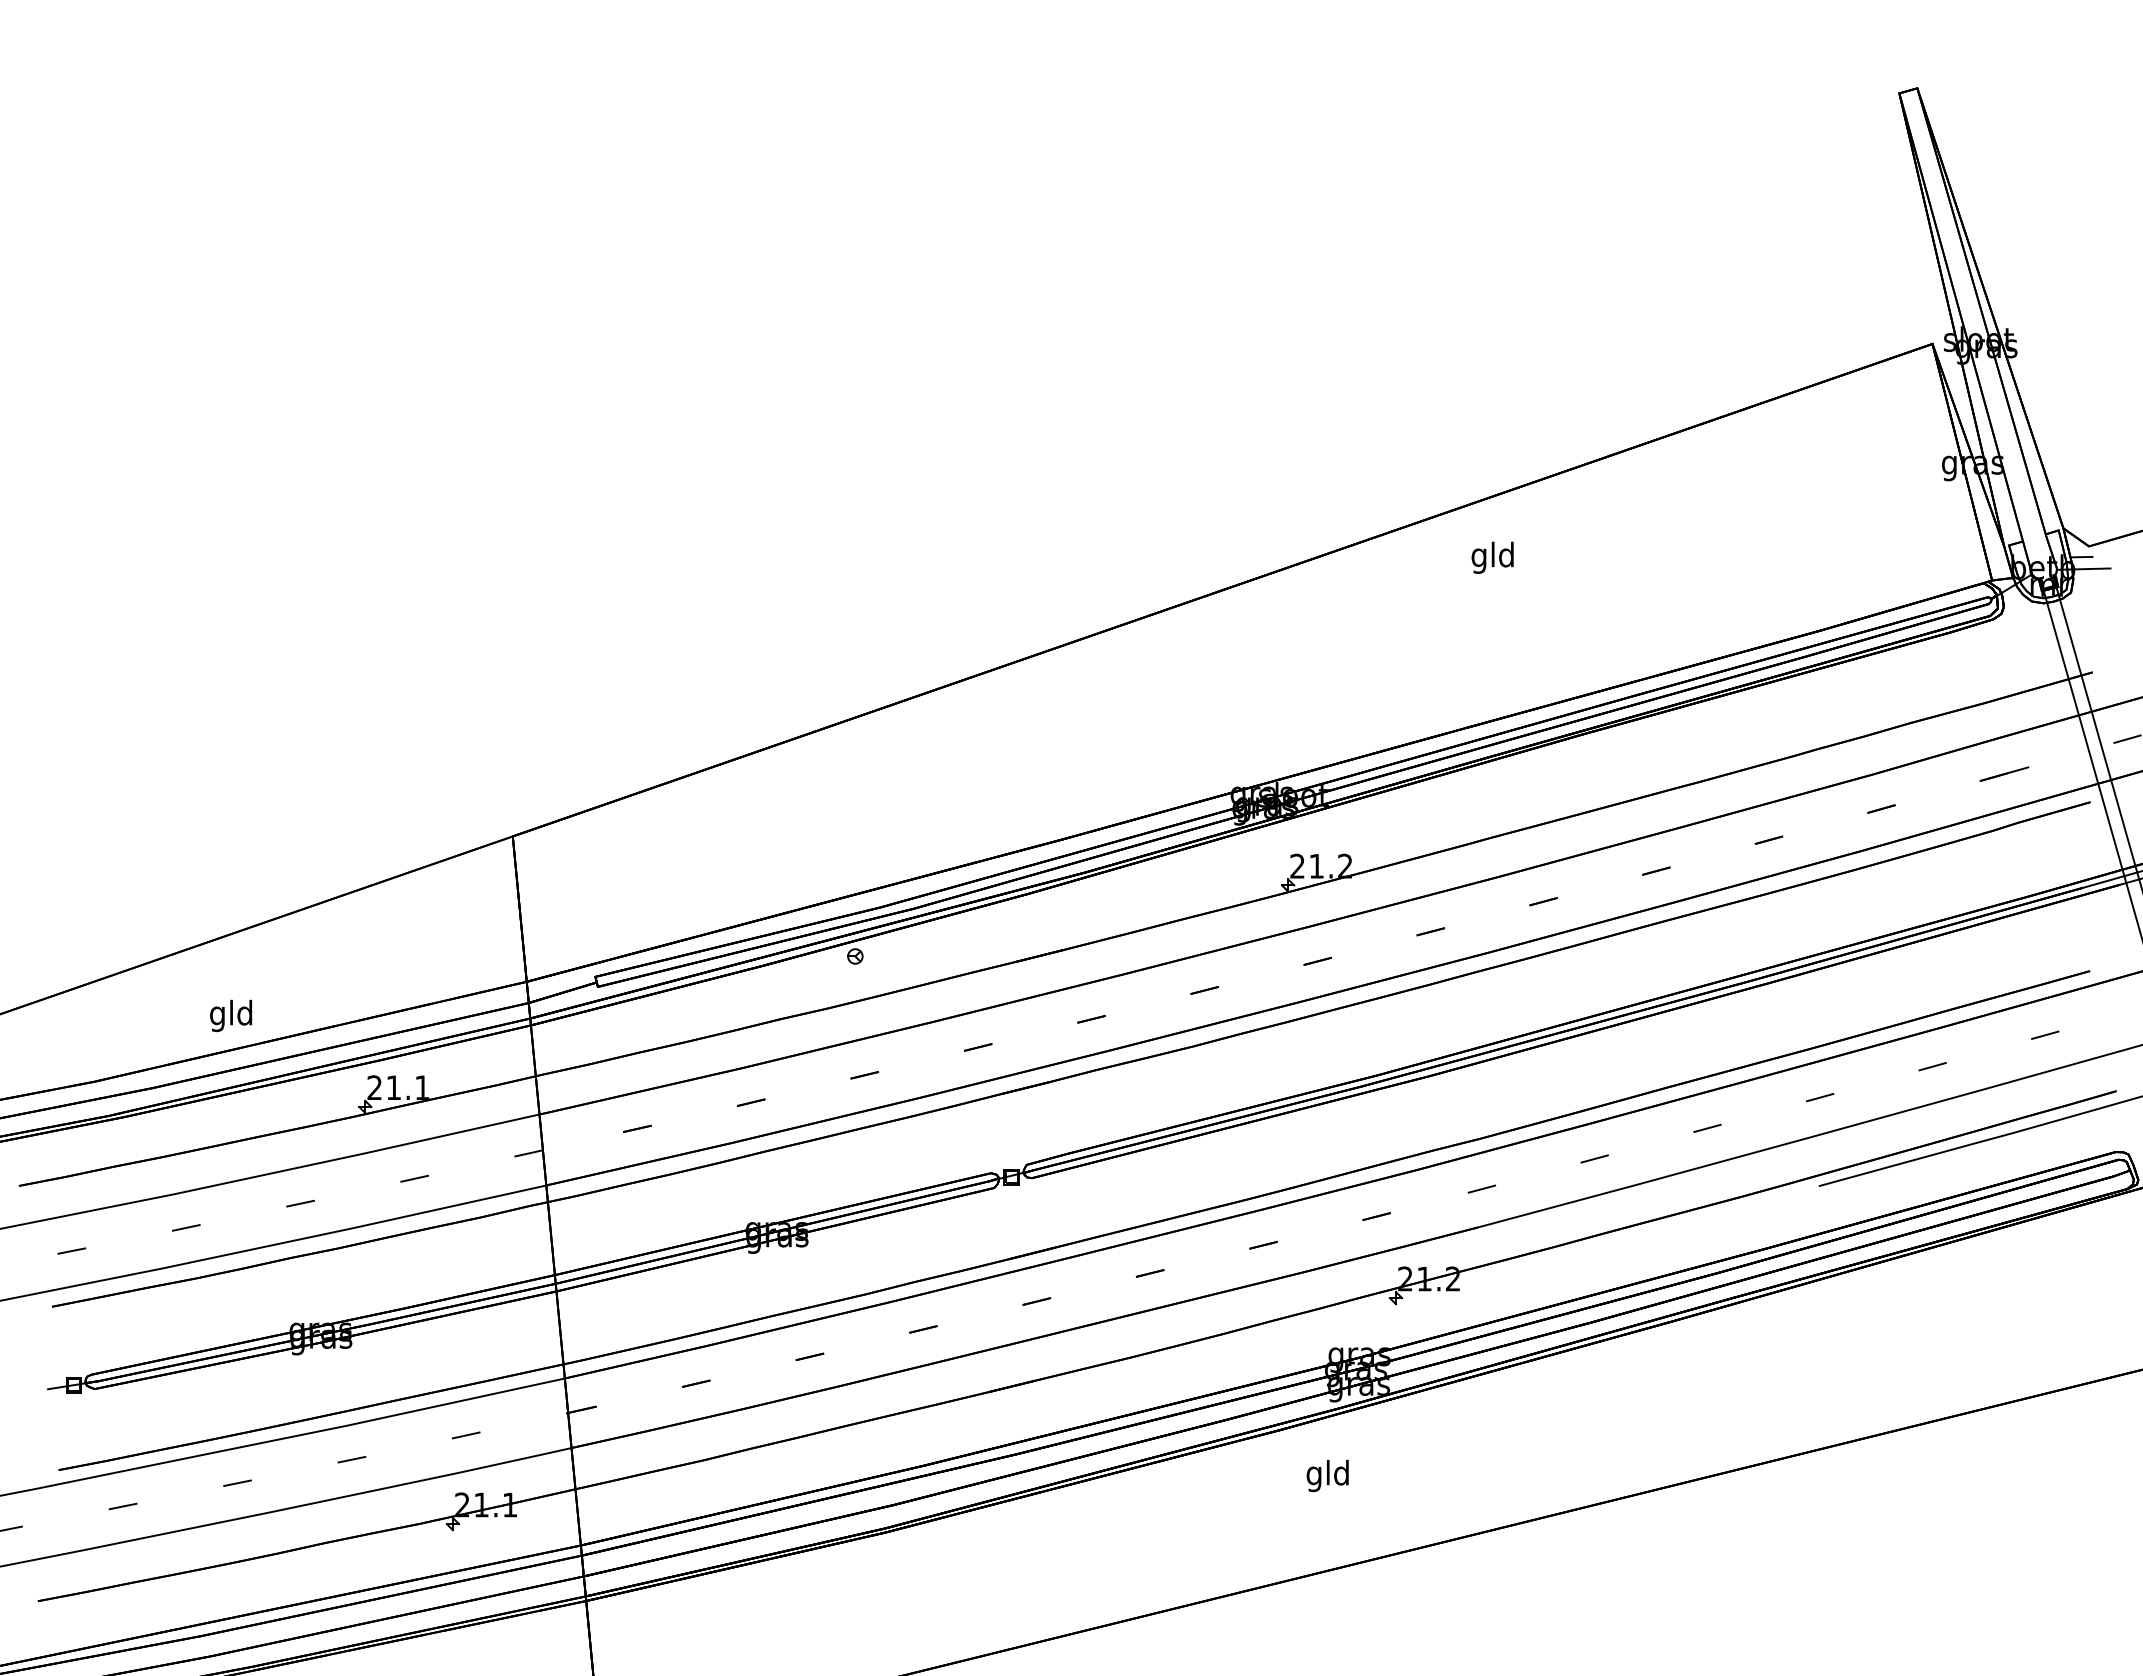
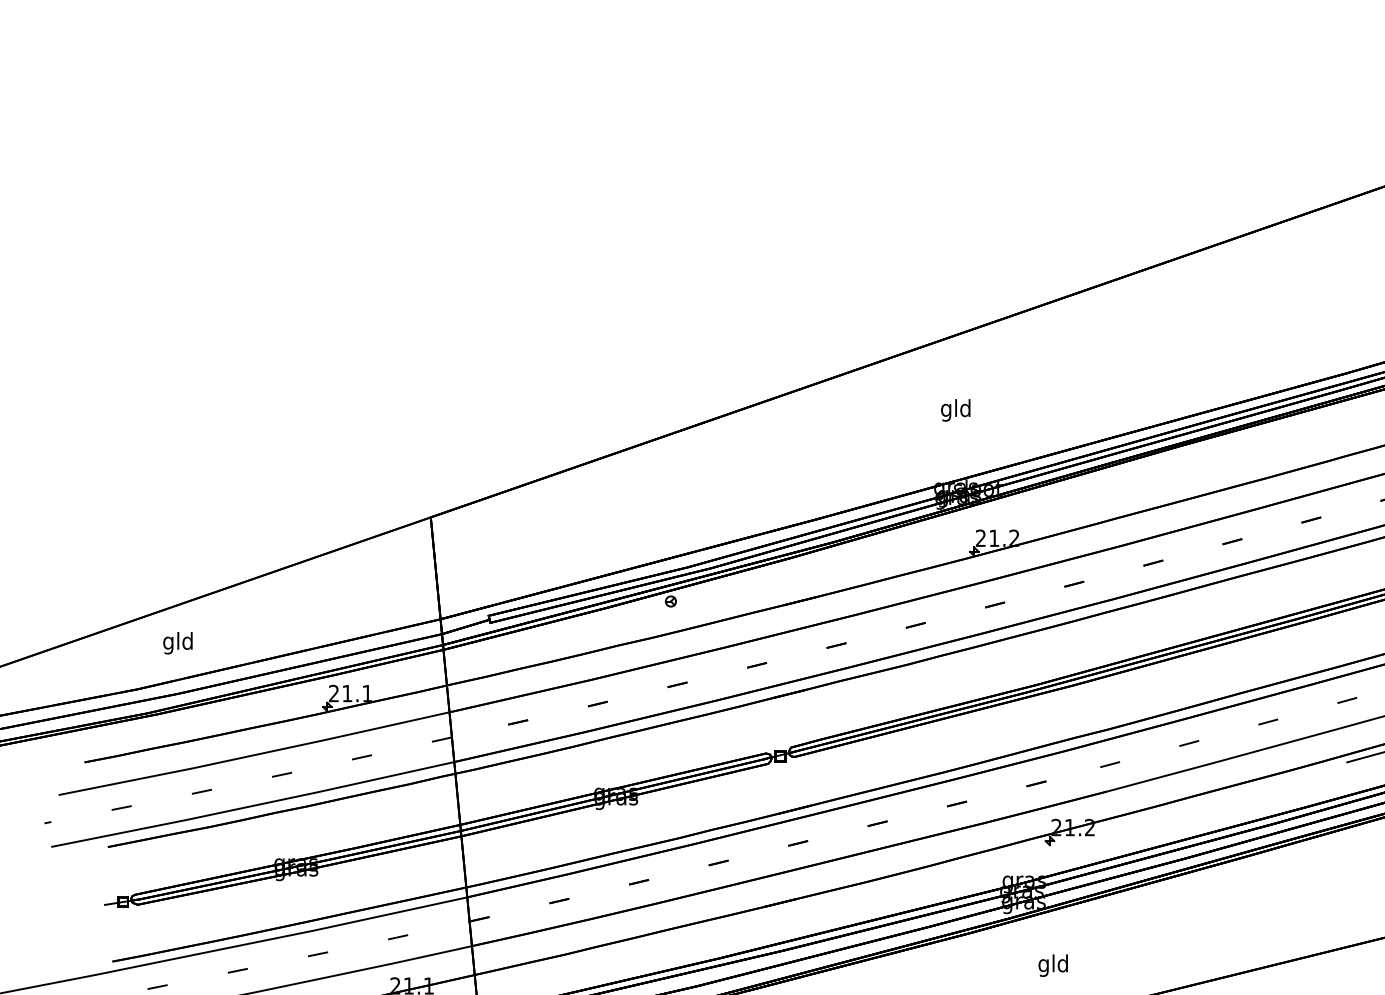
text: (1492, 557) -> (955, 410), moved
text: (230, 1015) -> (177, 642), moved
text: (1327, 1475) -> (1053, 965), moved

